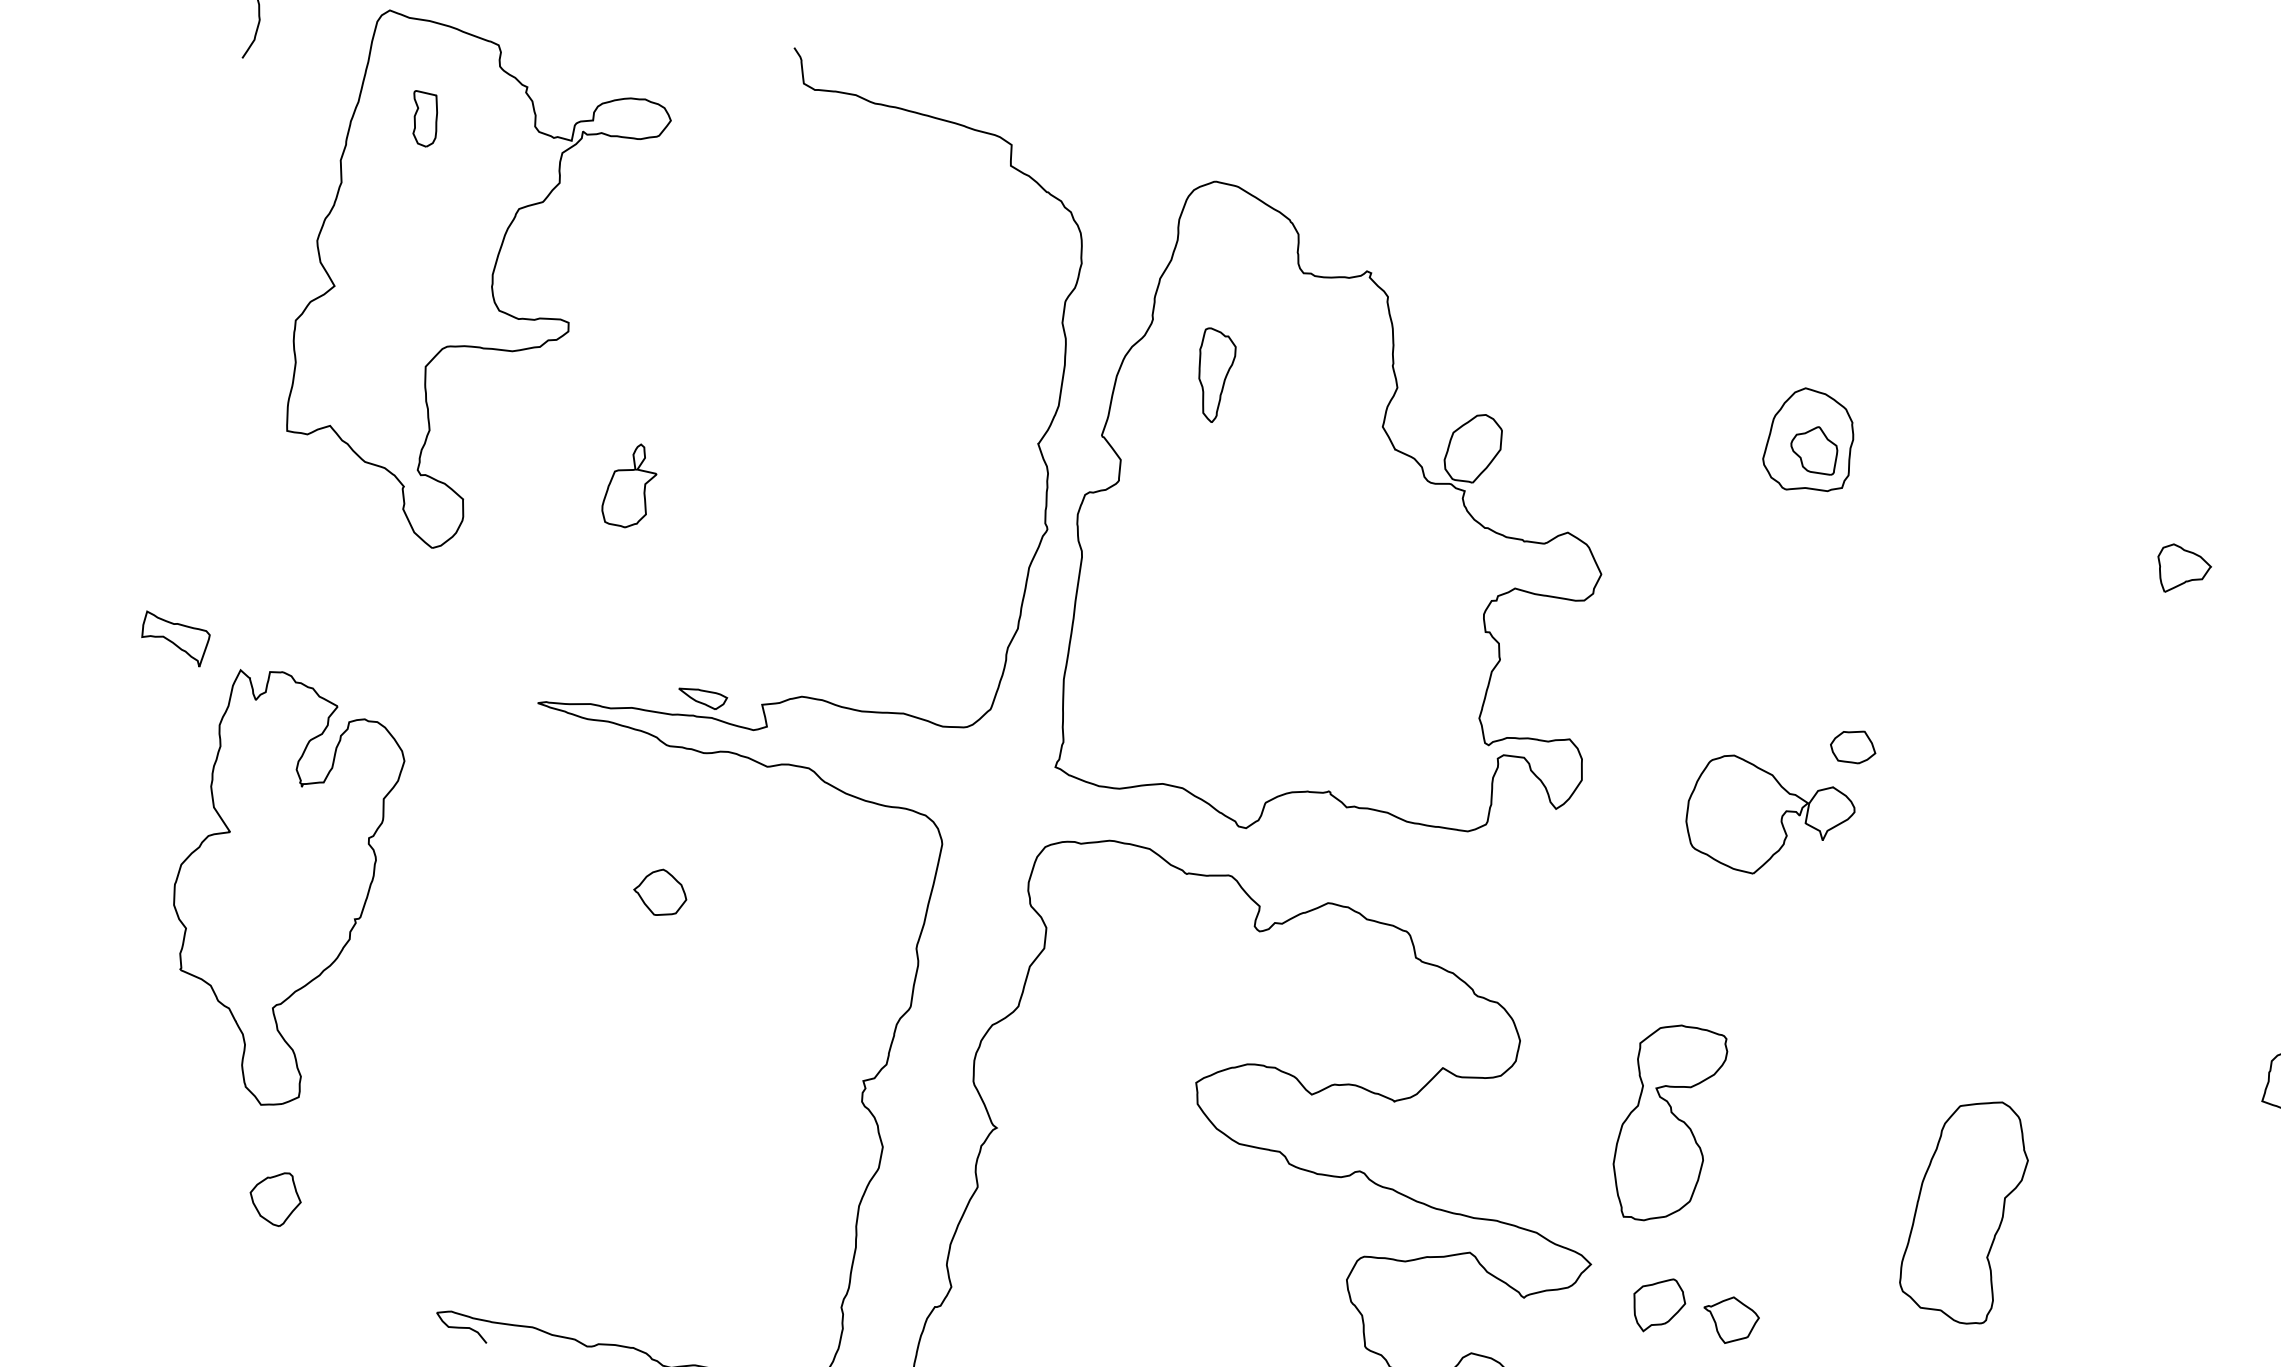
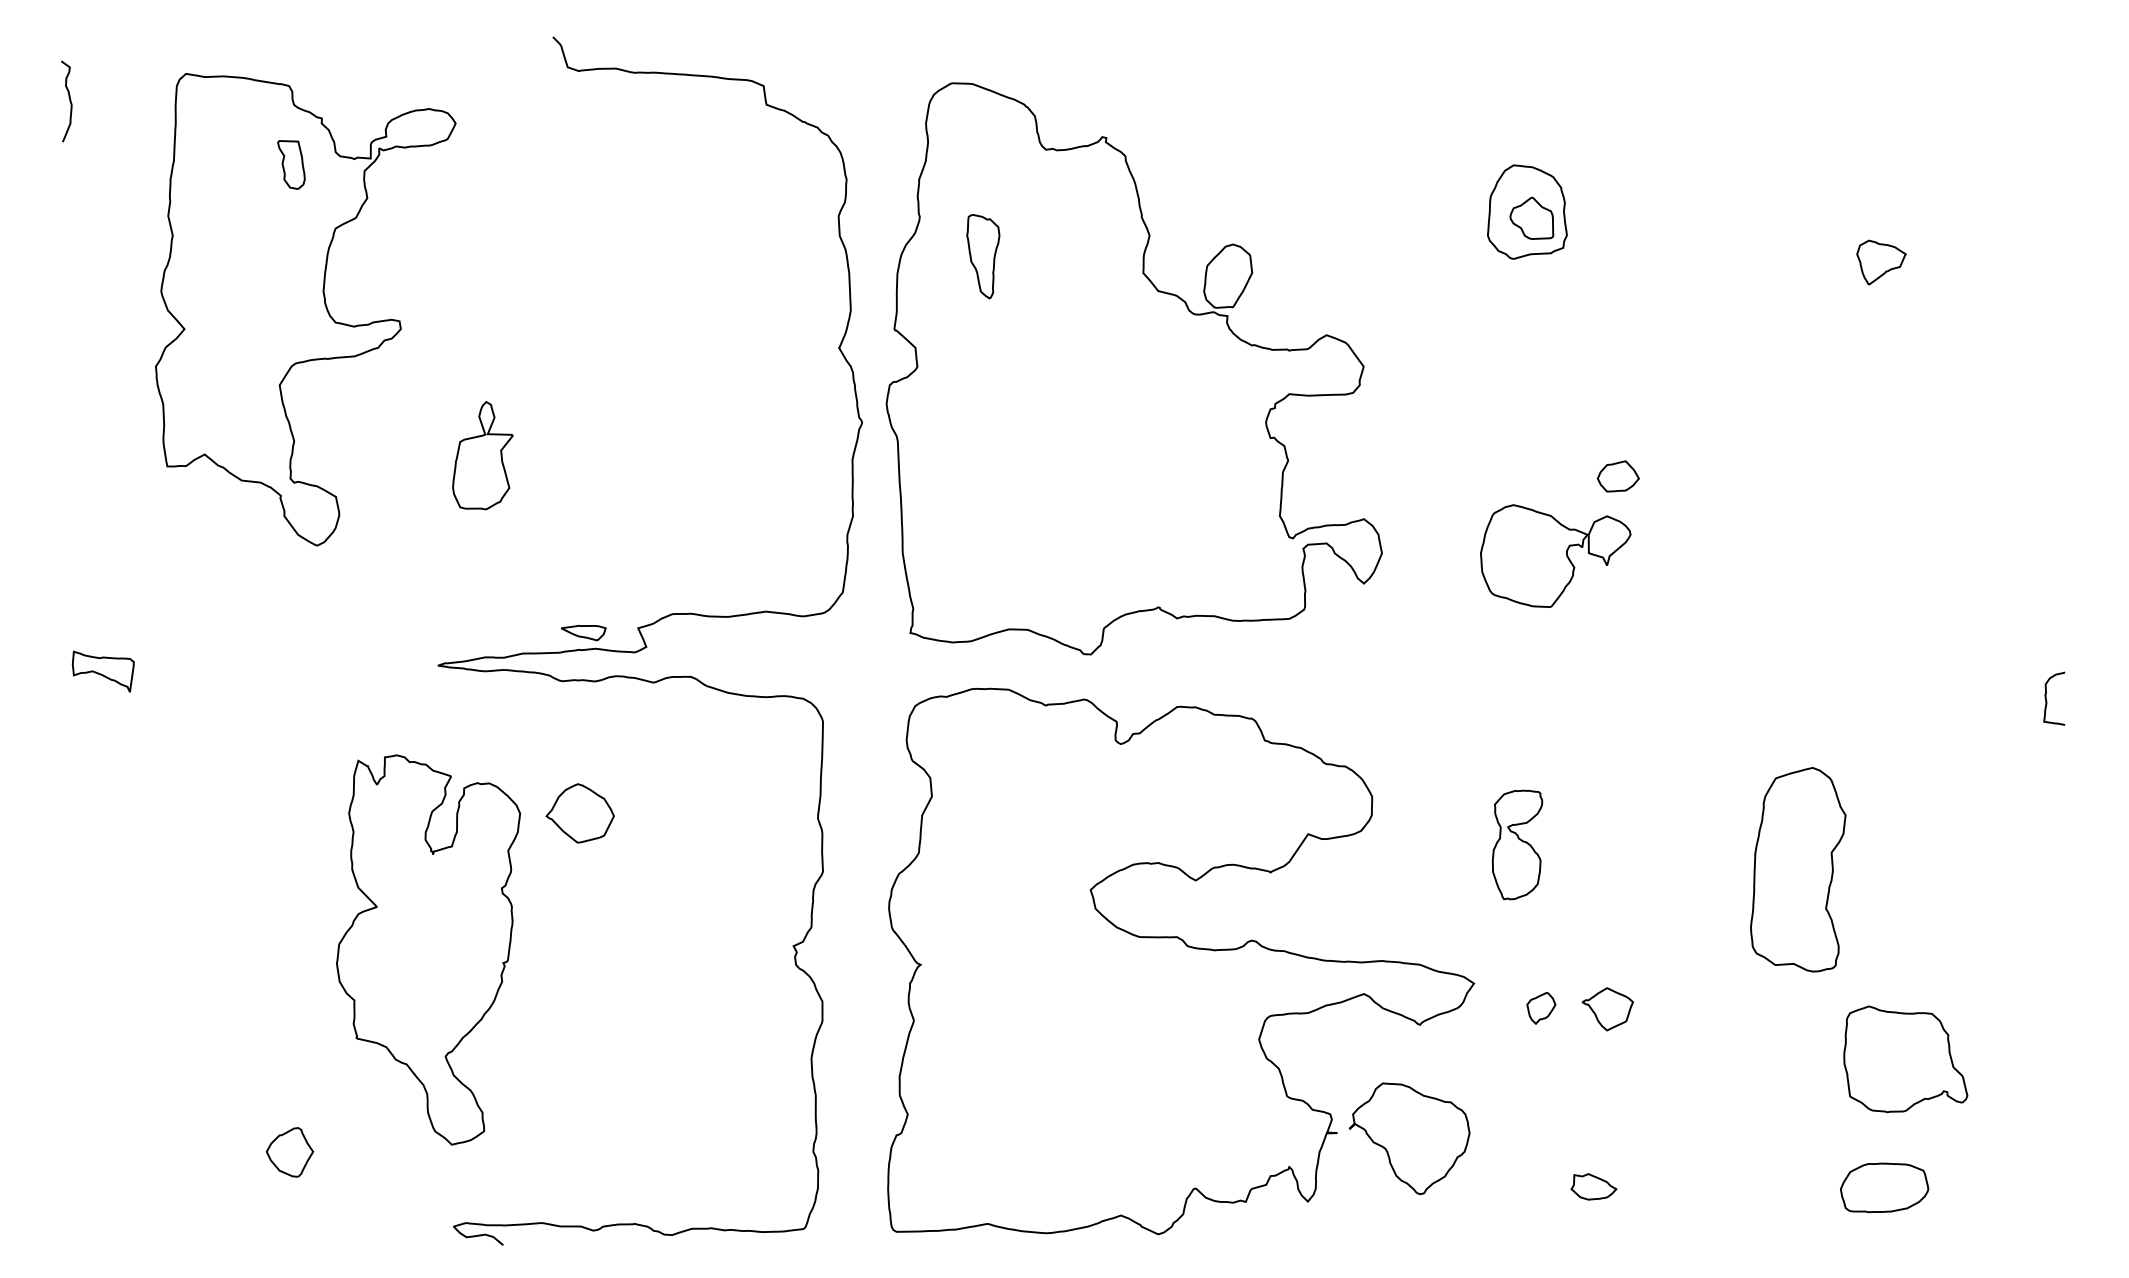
part: (424, 118) -> (291, 164), moved
part: (630, 485) -> (482, 455), size x1.4
part: (276, 888) -> (428, 949), moved
part: (661, 891) -> (580, 812), size x1.4
part: (1667, 1123) -> (1517, 844), size x0.6
part: (1658, 1305) -> (1541, 1008), size x0.6

